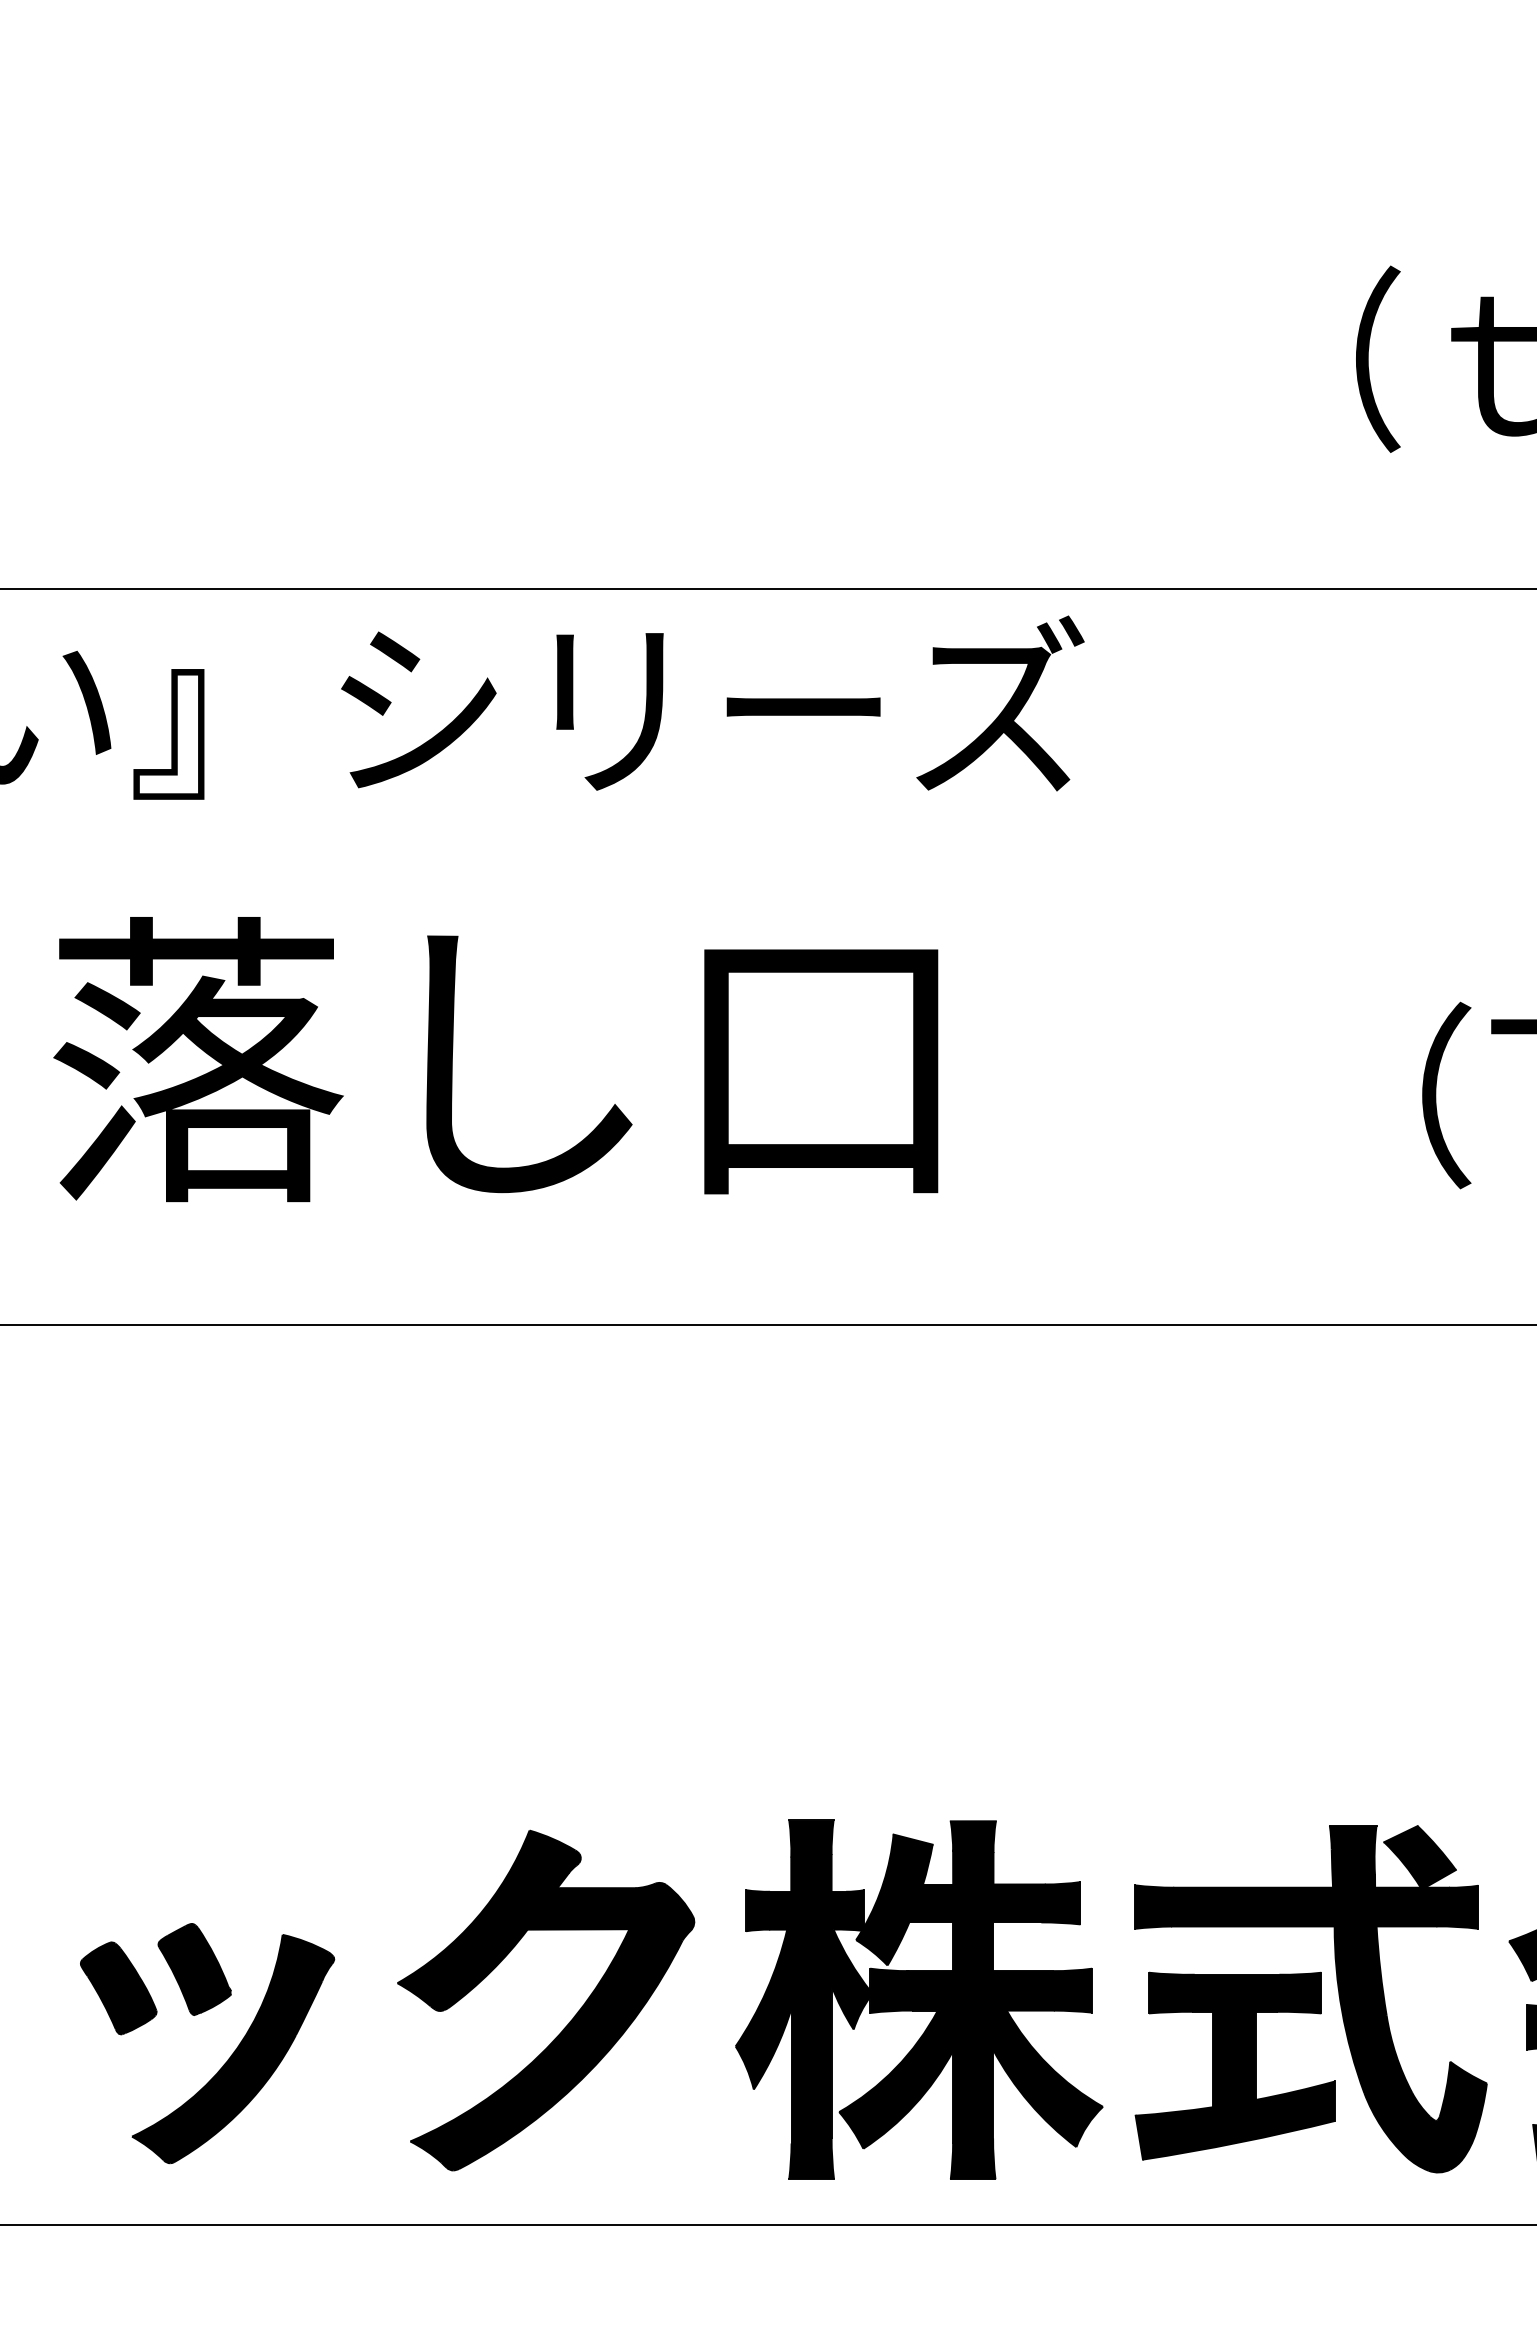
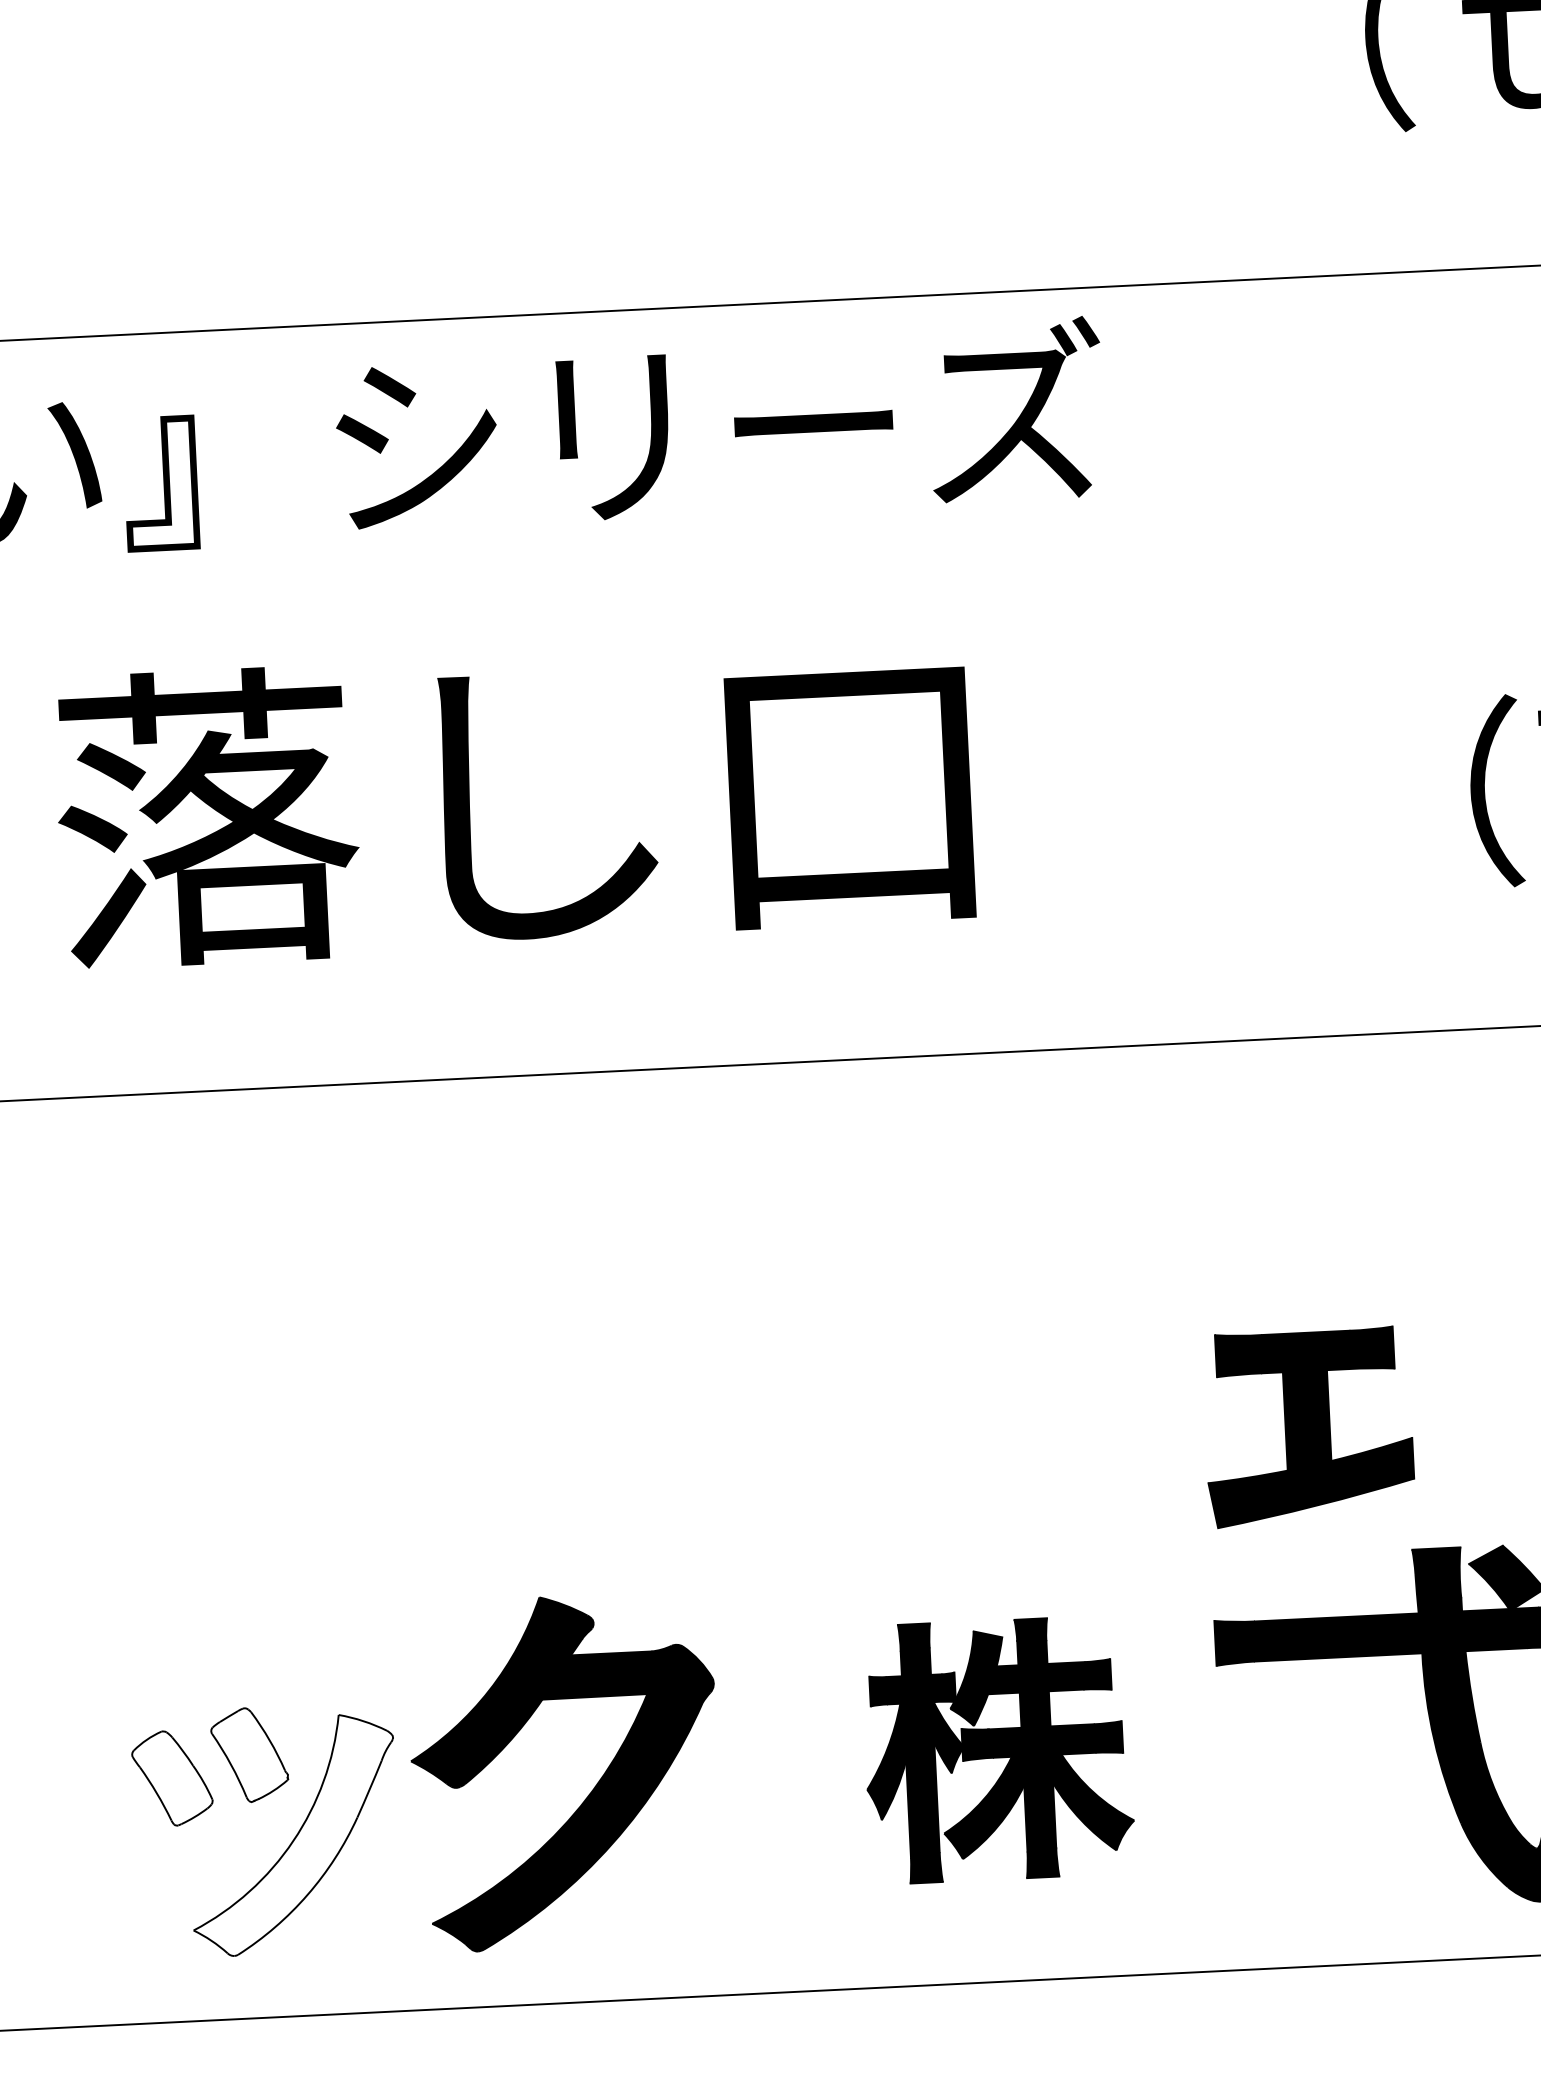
fill: (194, 1969) -> (249, 1755), removed
fill: (118, 1988) -> (172, 1778), removed
part: (919, 1999) -> (998, 1749), size x0.7
part: (568, 2022) -> (589, 1793), moved
fill: (233, 2048) -> (293, 1834), removed
part: (1234, 2065) -> (1307, 1426), moved

